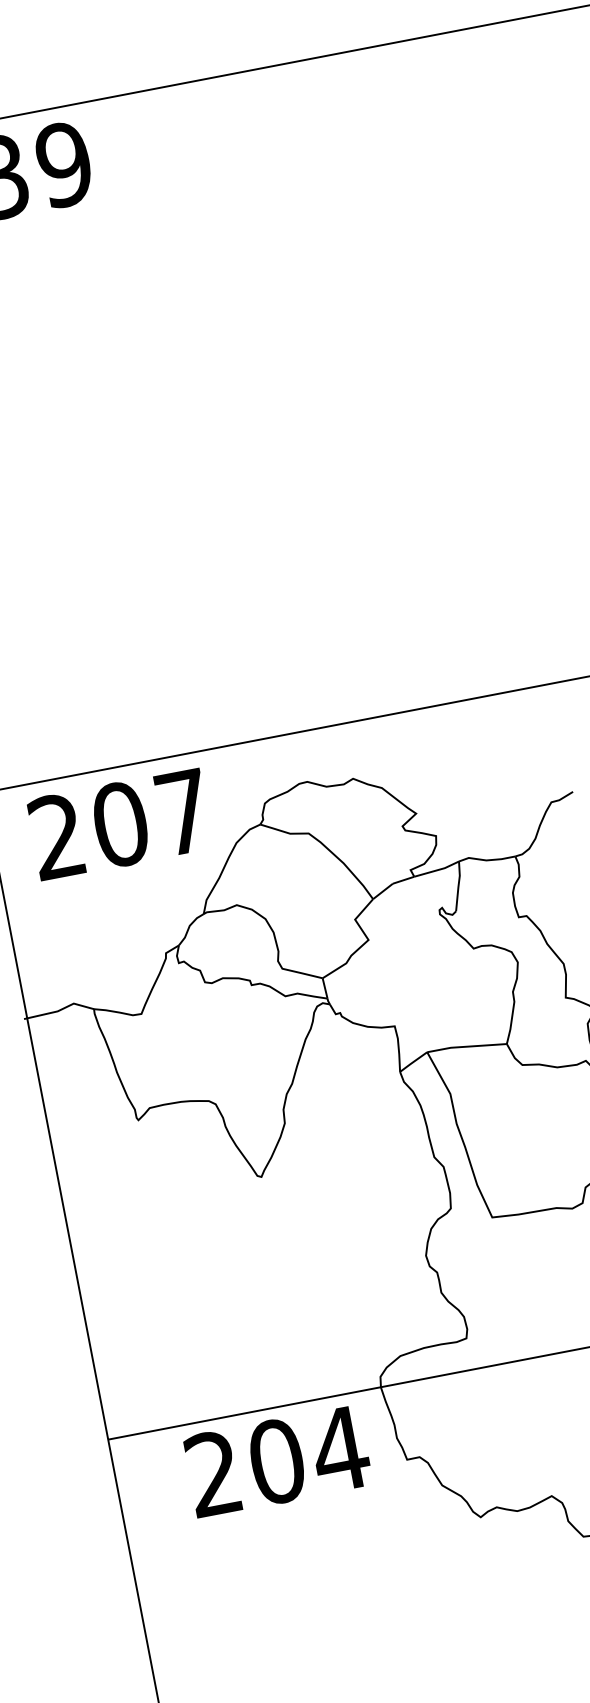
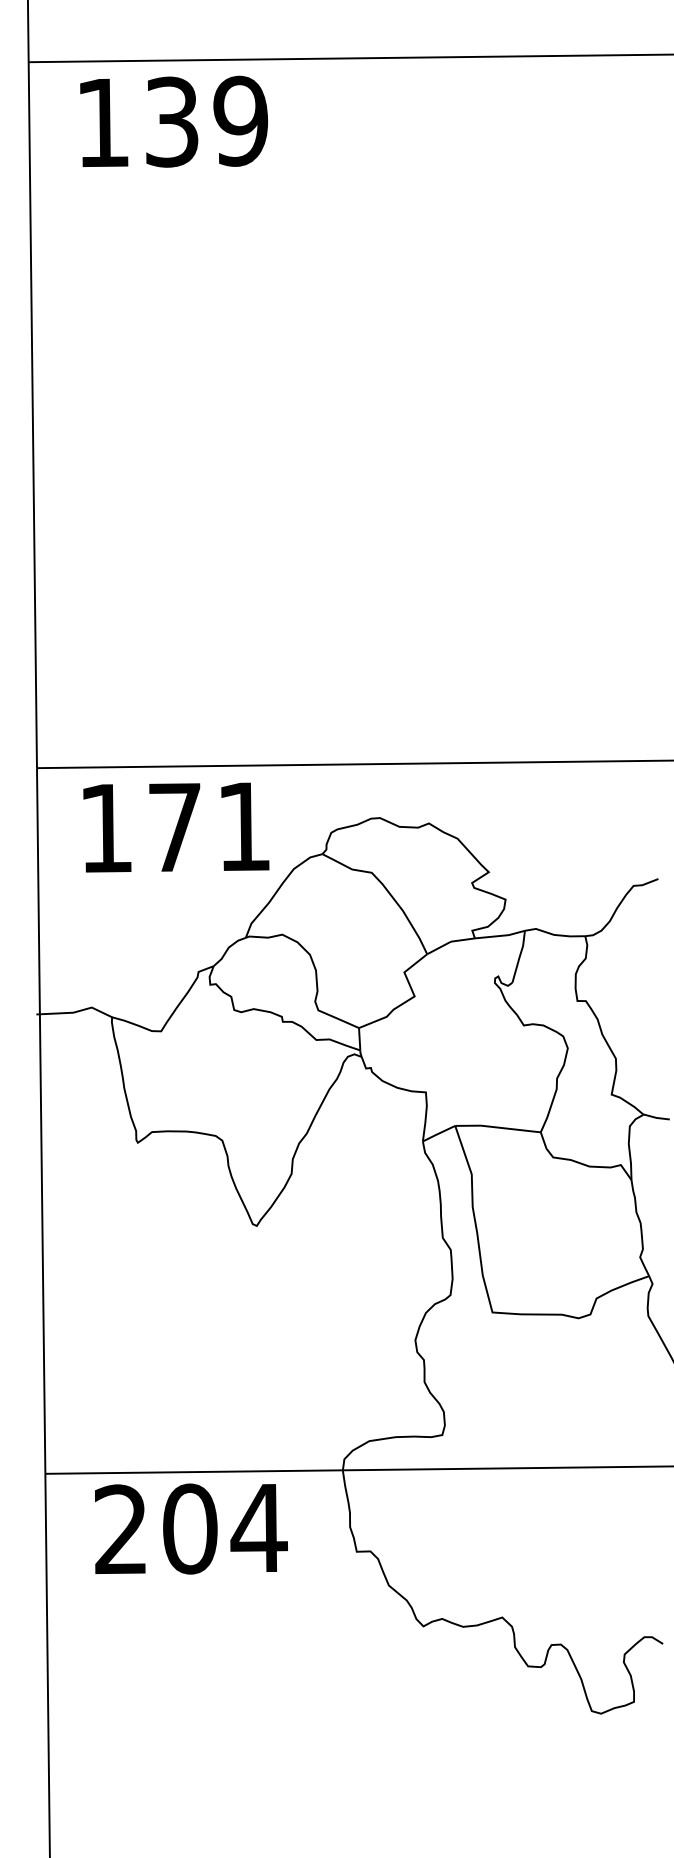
text: (119, 824) -> (174, 827), 207 -> 171
text: (278, 1460) -> (191, 1528), moved

